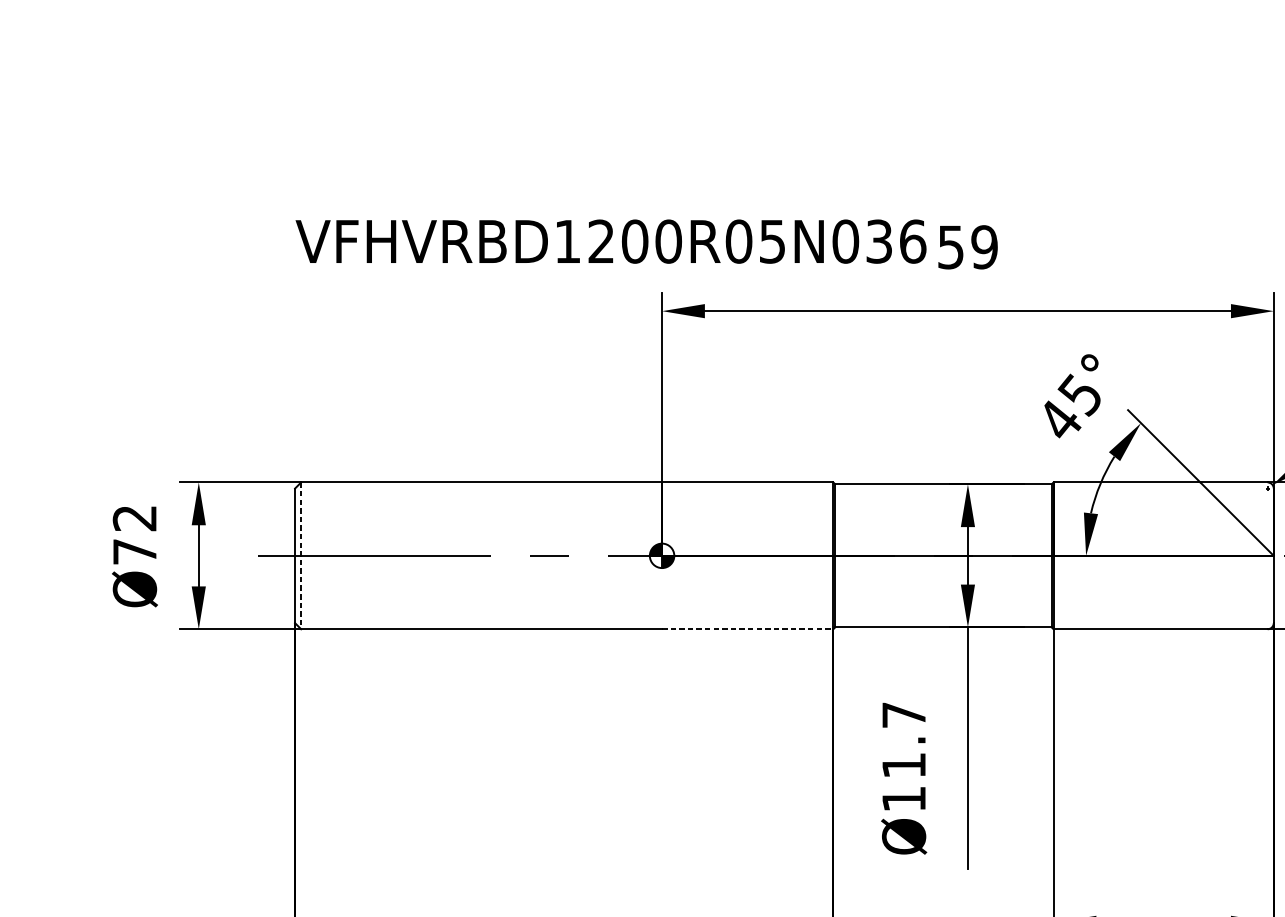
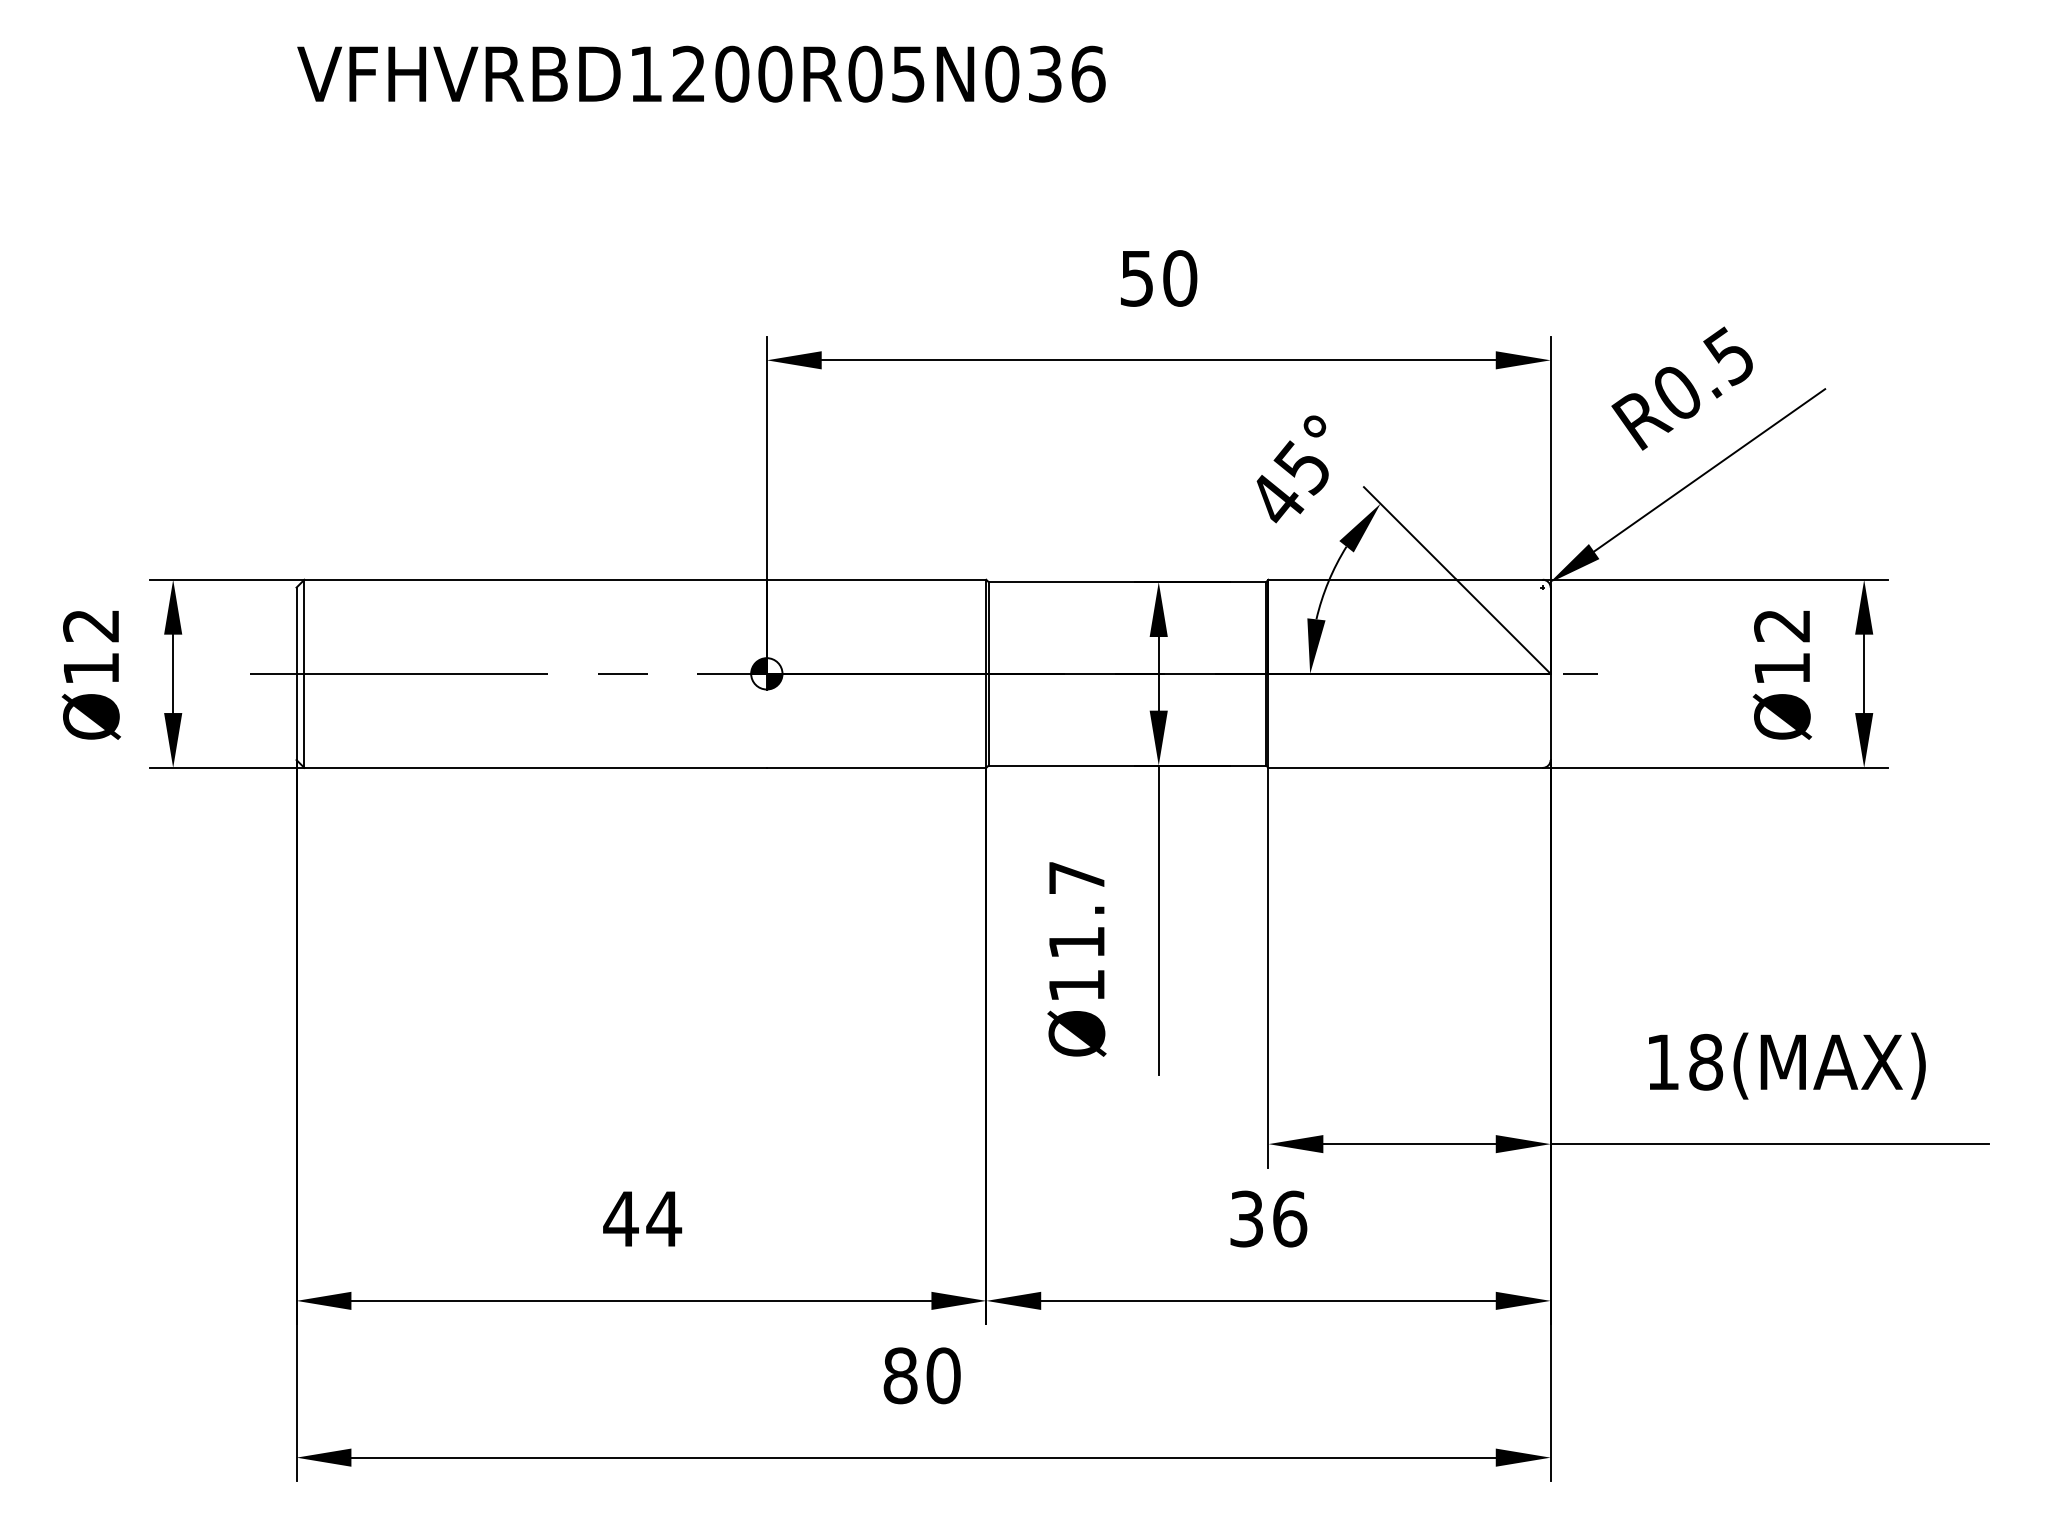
text: (611, 241) -> (701, 73), moved
text: (984, 247) -> (1180, 278), 59 -> 50
text: (135, 551) -> (91, 668), Ø72 -> Ø12
line: (301, 556) -> (304, 674), dashed -> solid
line: (747, 628) -> (876, 767), dashed -> solid

